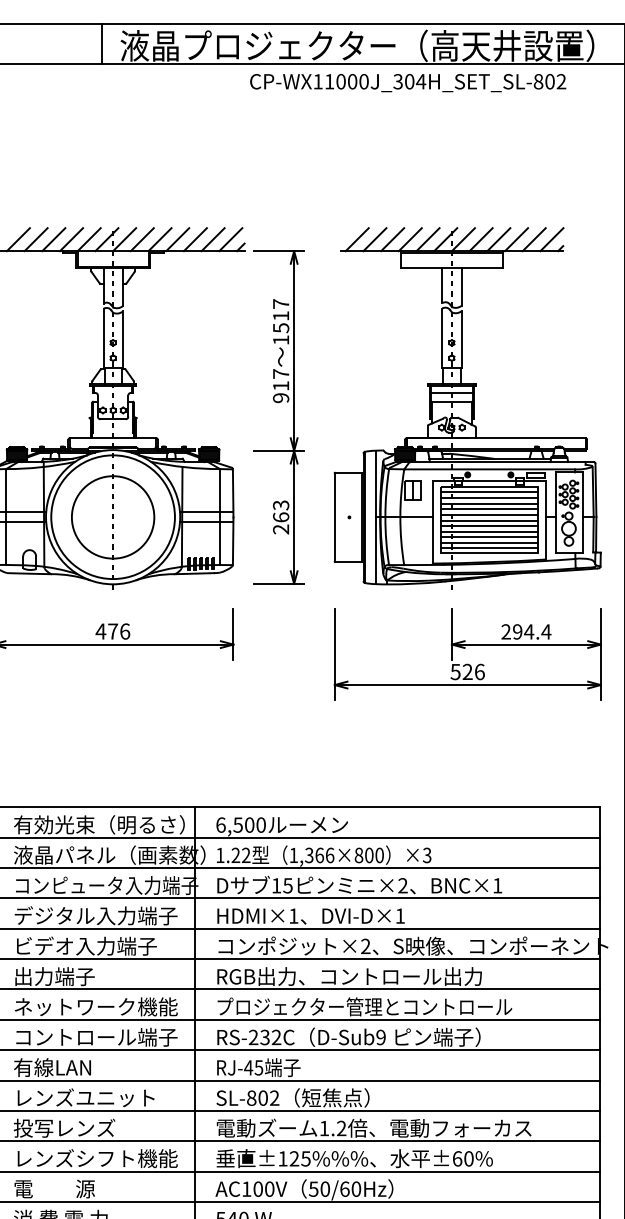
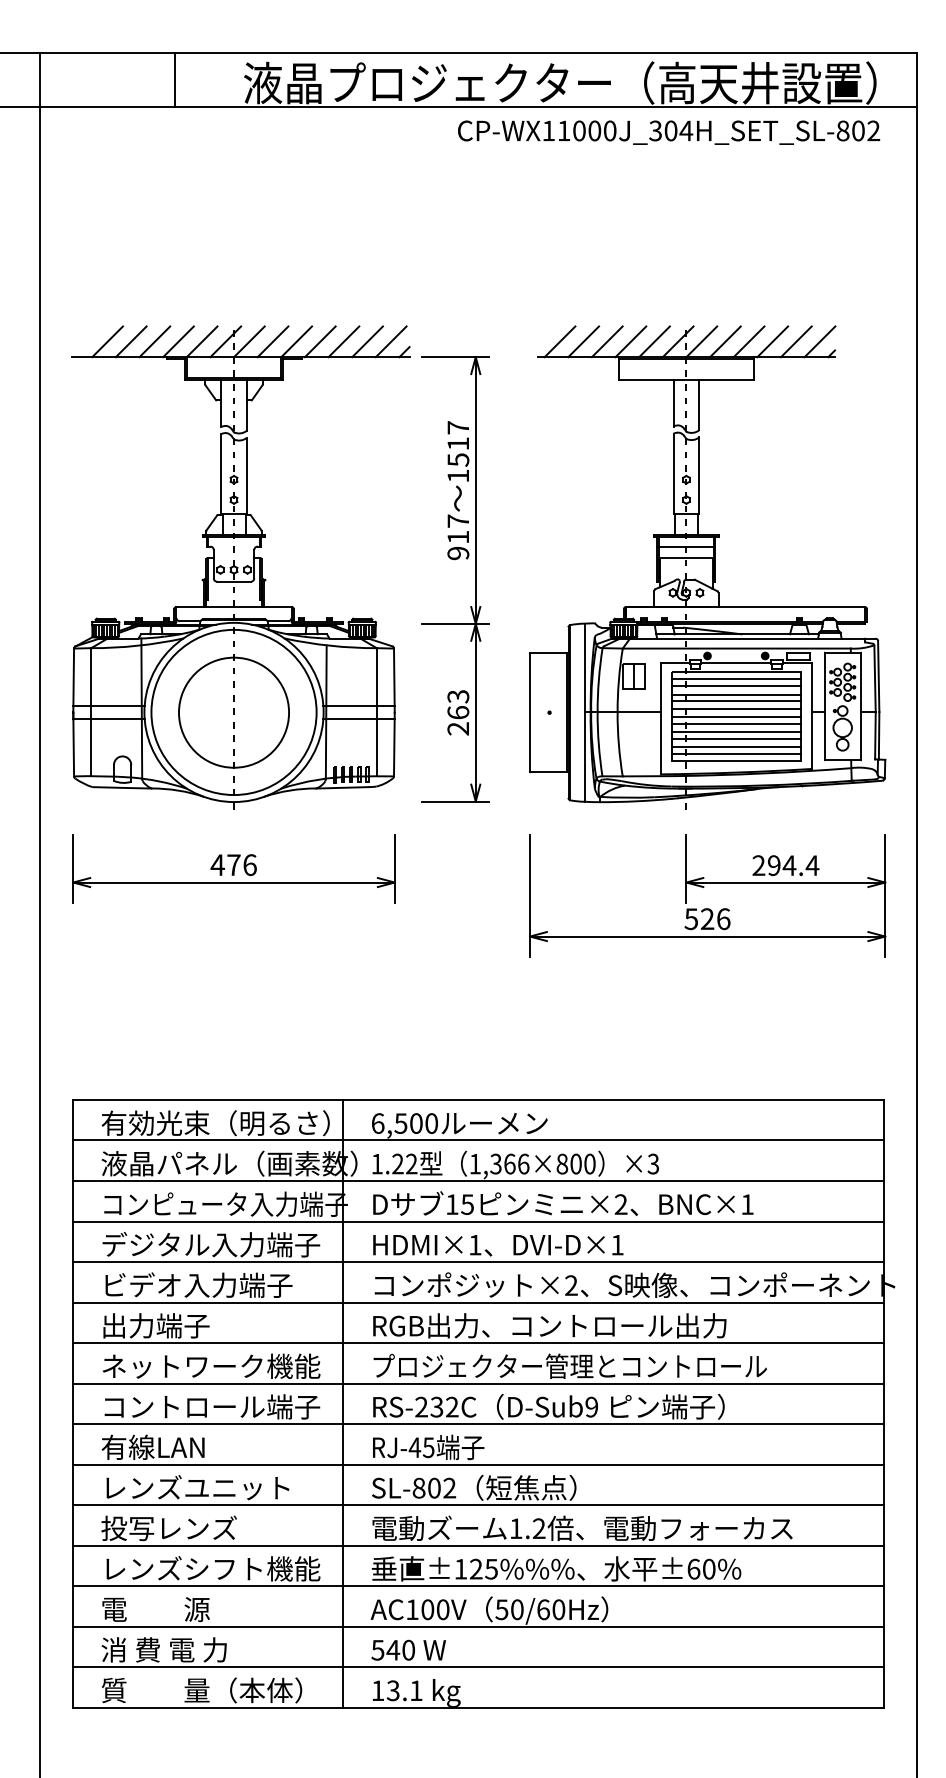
line: (102, 43) -> (174, 80), moved
text: (408, 82) -> (669, 132), moved

